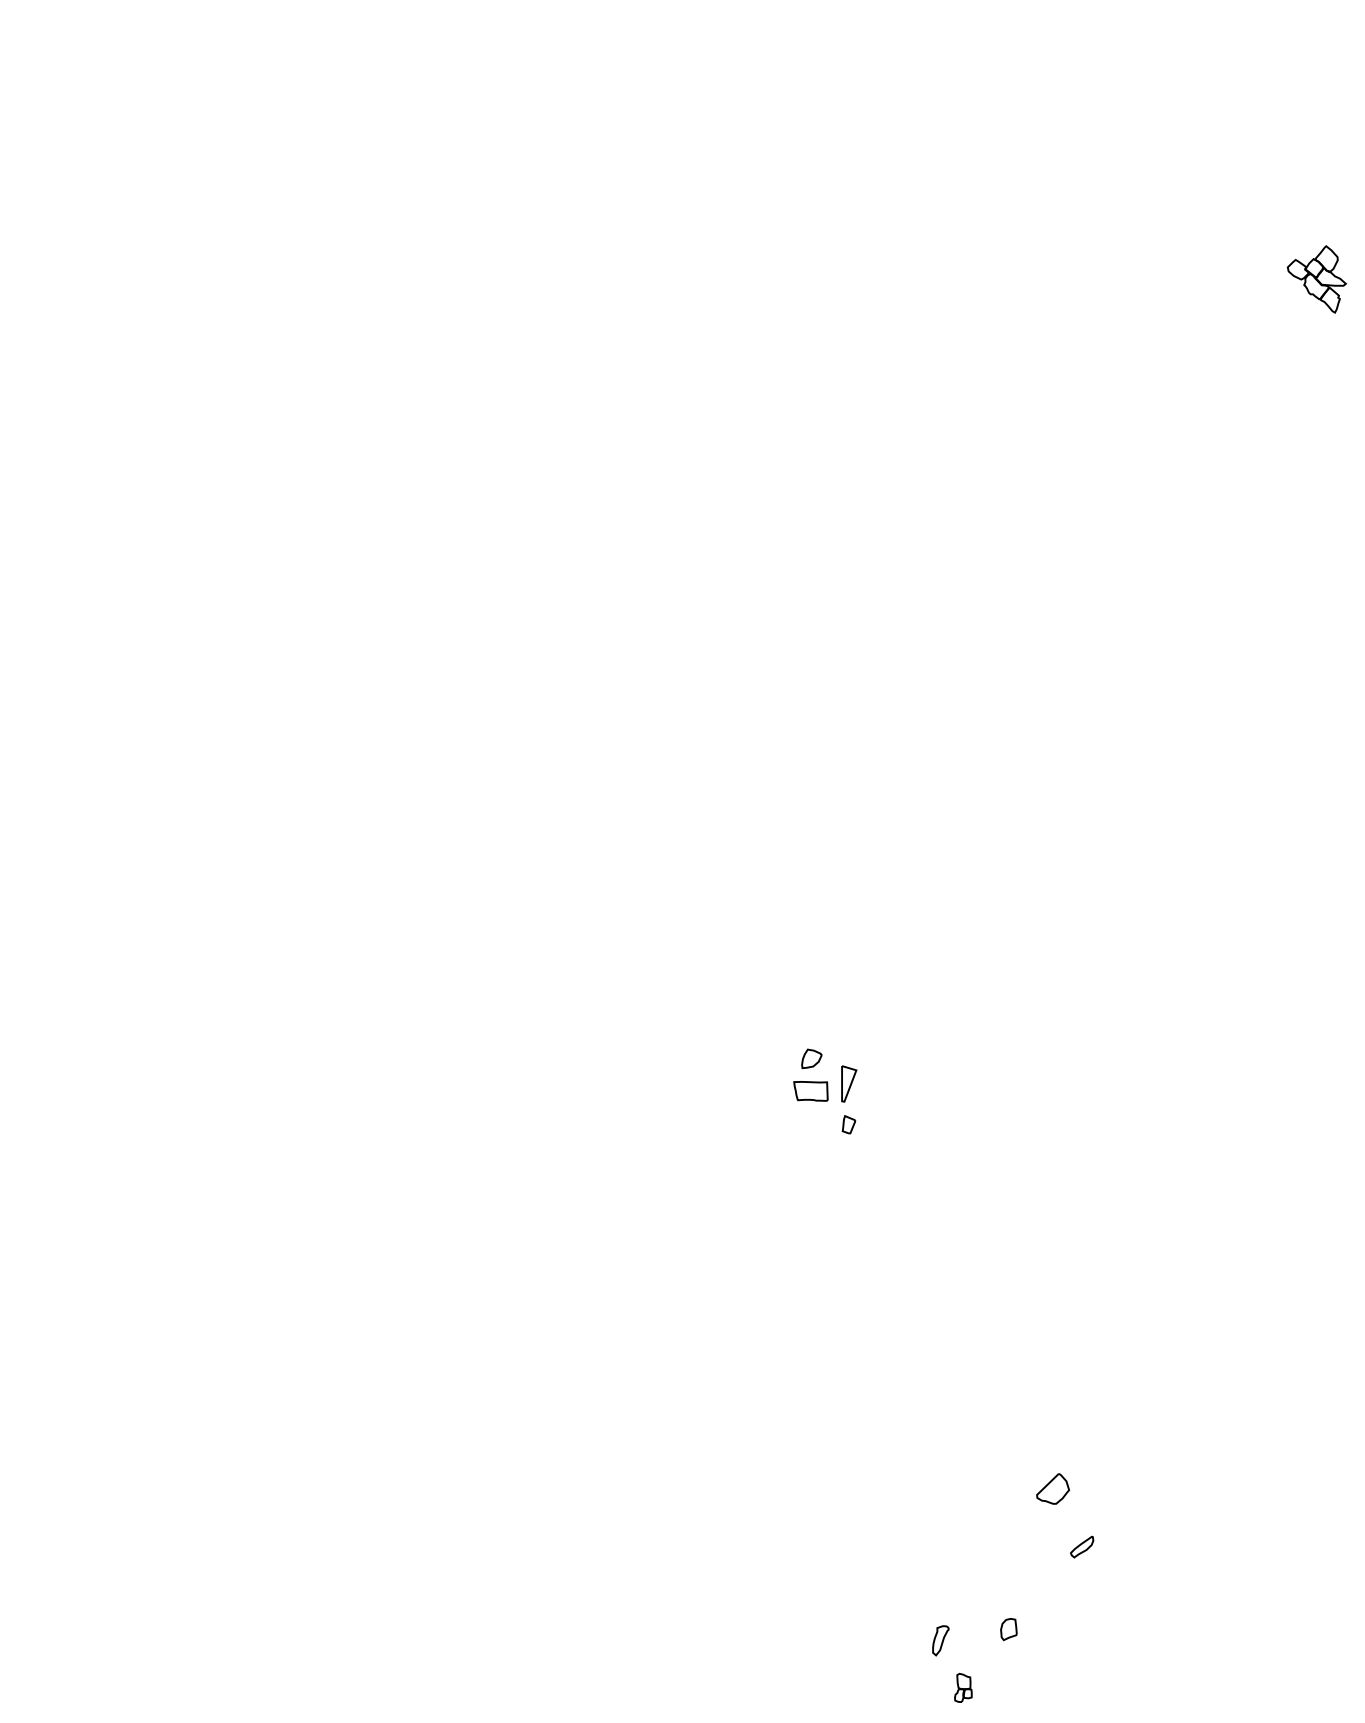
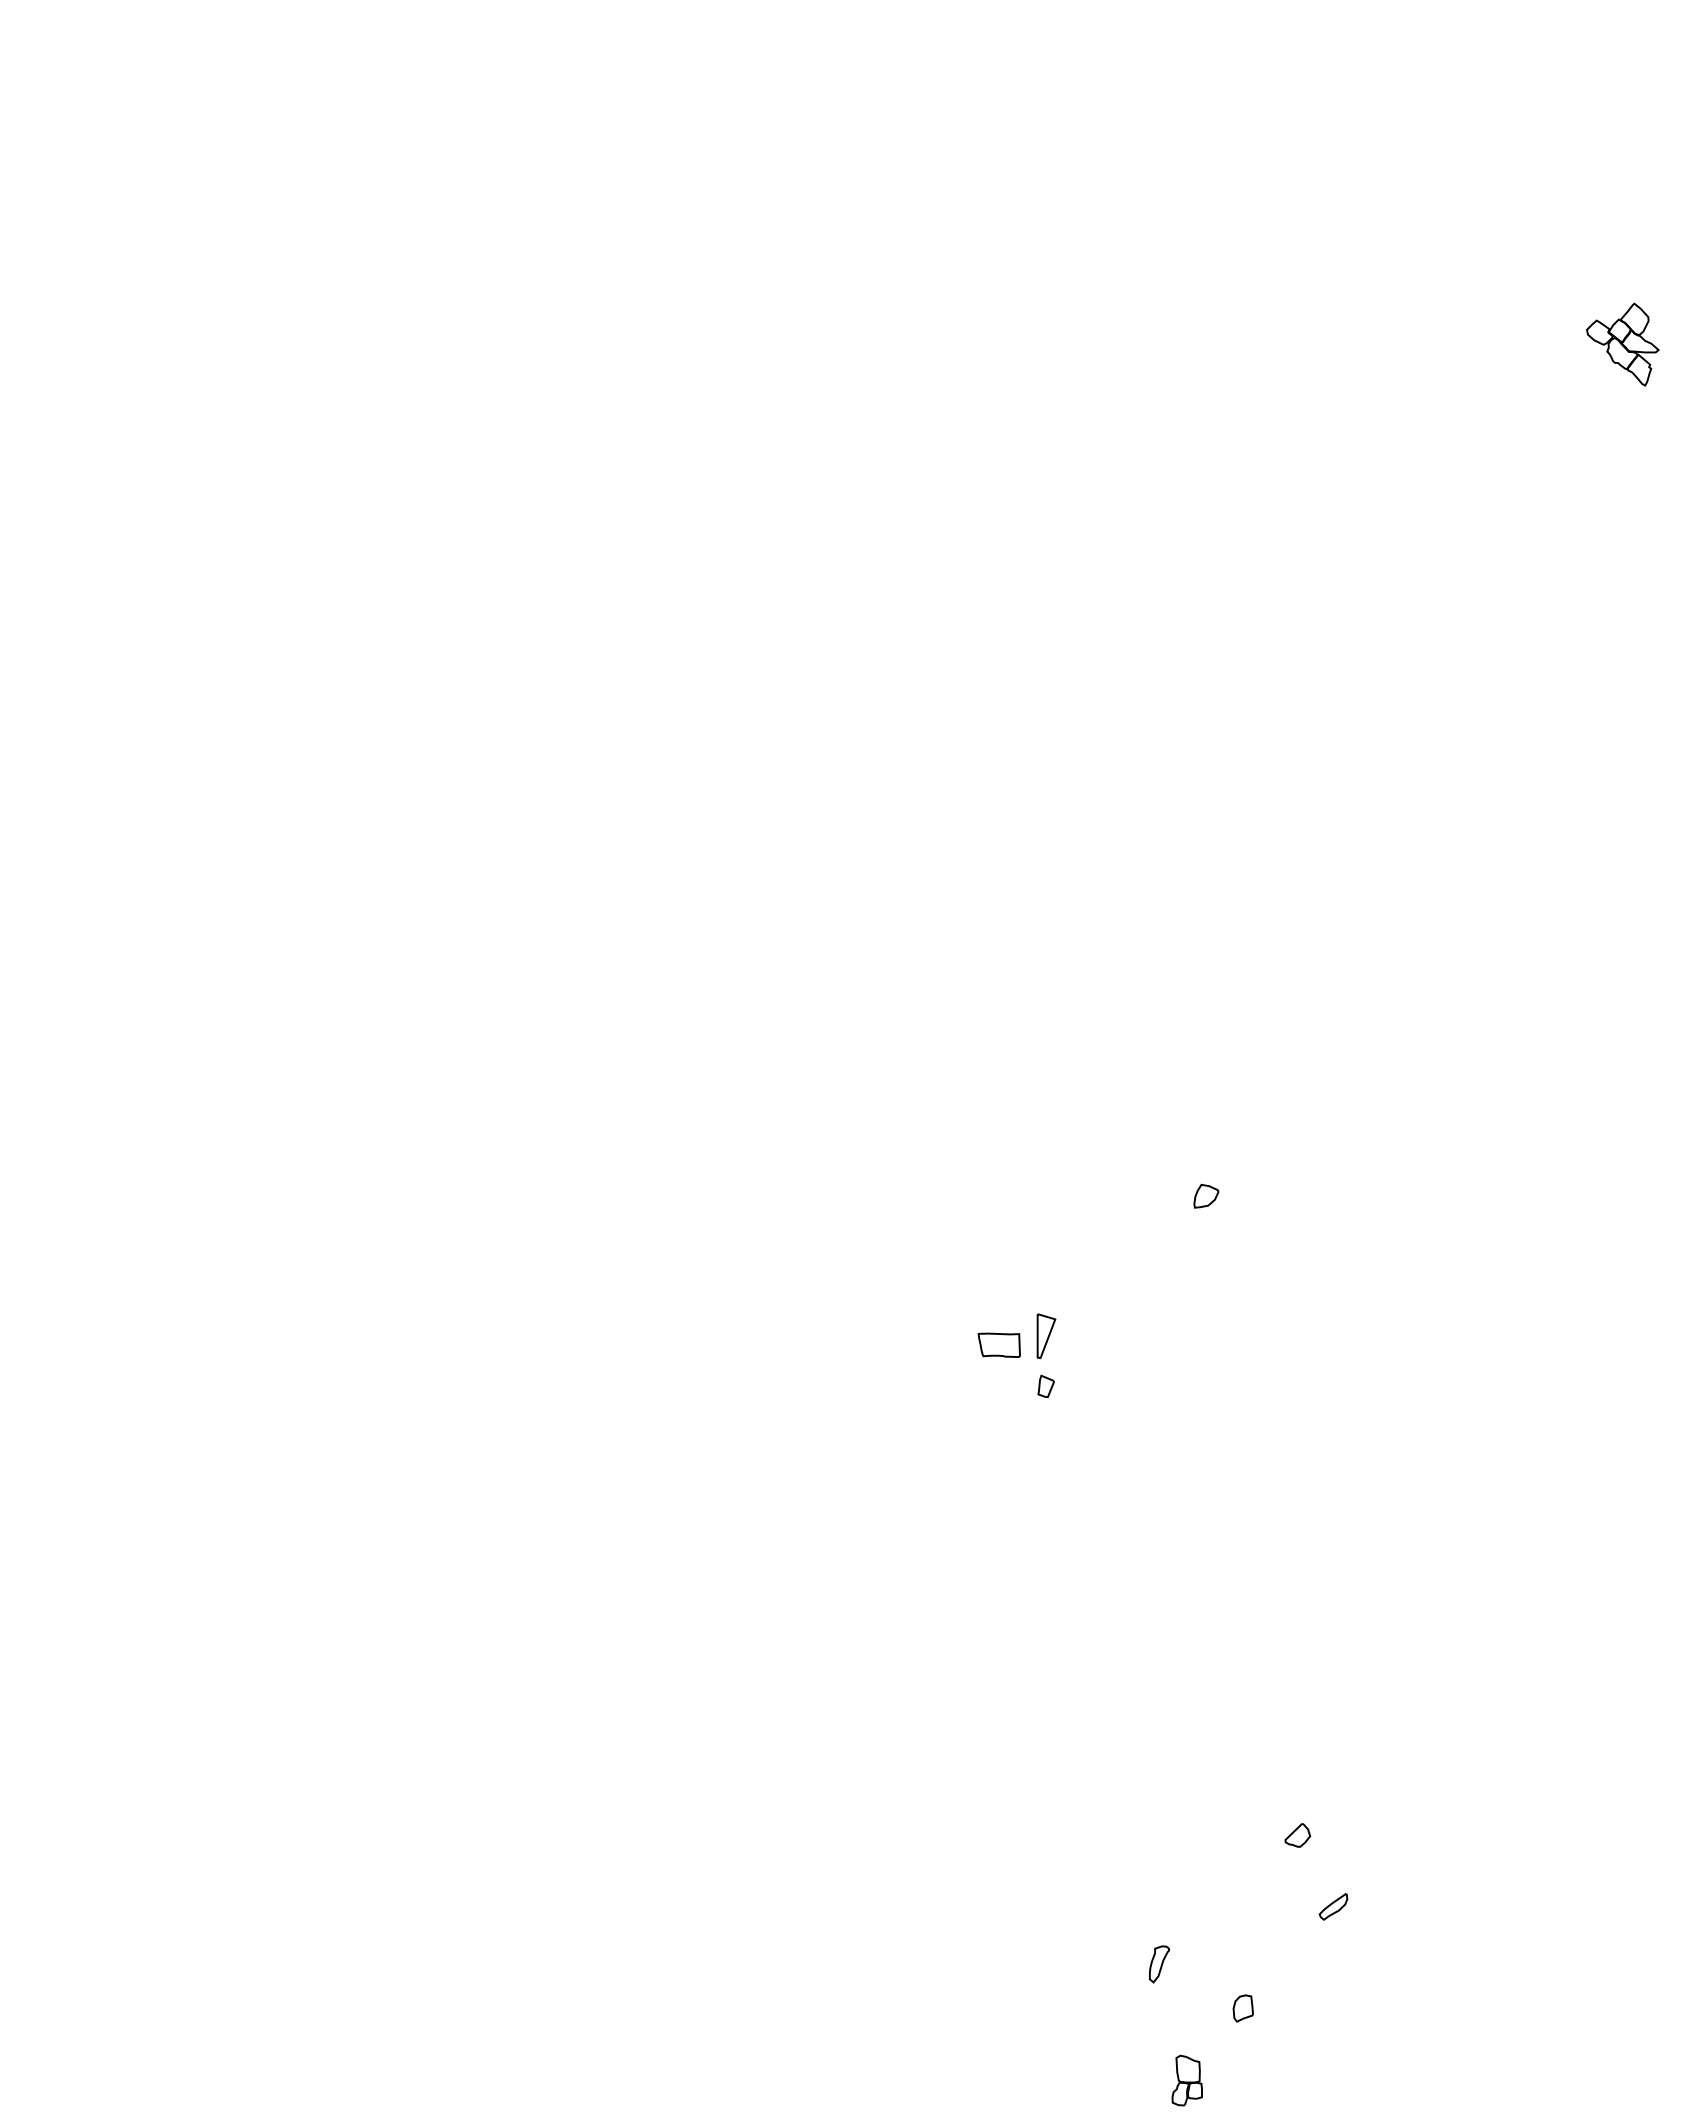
part: (811, 1058) -> (1206, 1195), moved
part: (1052, 1489) -> (1297, 1835), size x0.62
part: (940, 1640) -> (1159, 1964), moved
part: (962, 1687) -> (1186, 2080), size x1.43

